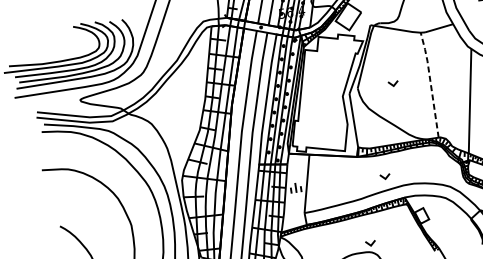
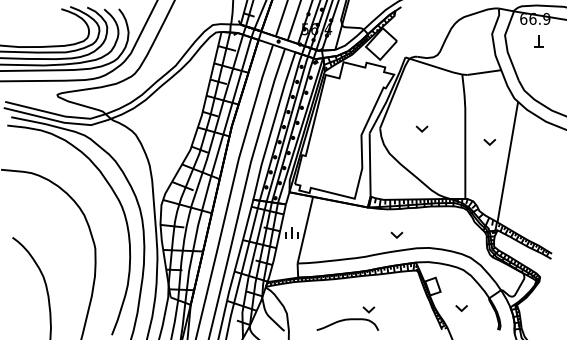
line: (430, 83) -> (465, 135), dashed -> solid
part: (452, 86) -> (489, 142), added
part: (448, 230) -> (461, 308), added

